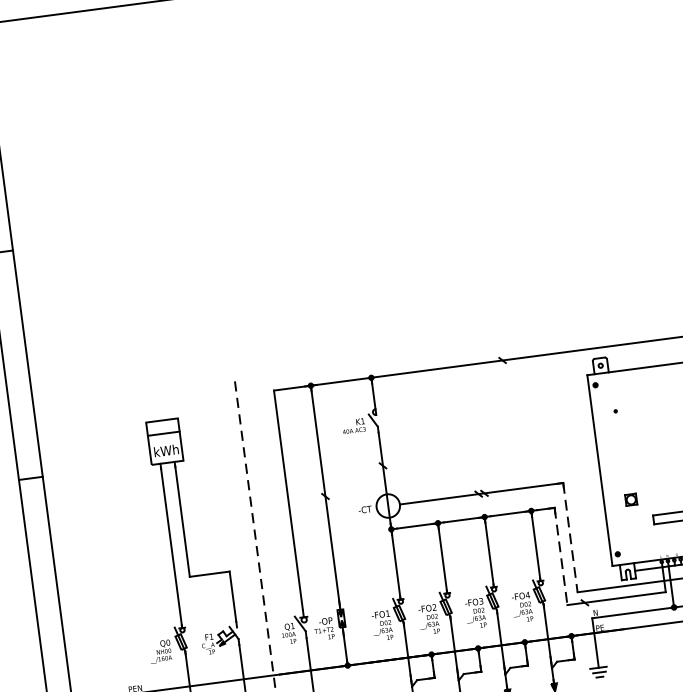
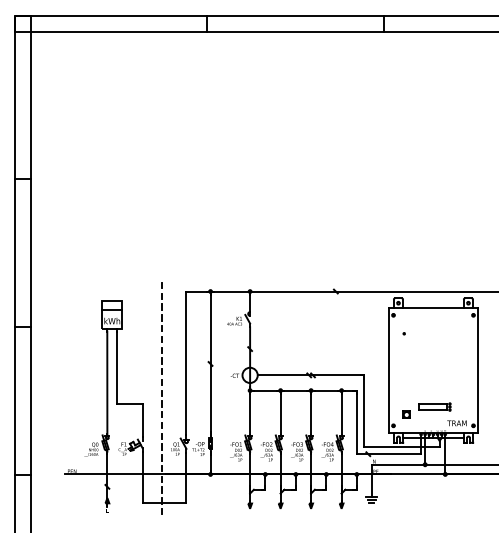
part: (630, 499) -> (406, 414), moved
line: (570, 538) -> (364, 411), dashed -> solid
line: (560, 556) -> (356, 422), dashed -> solid

